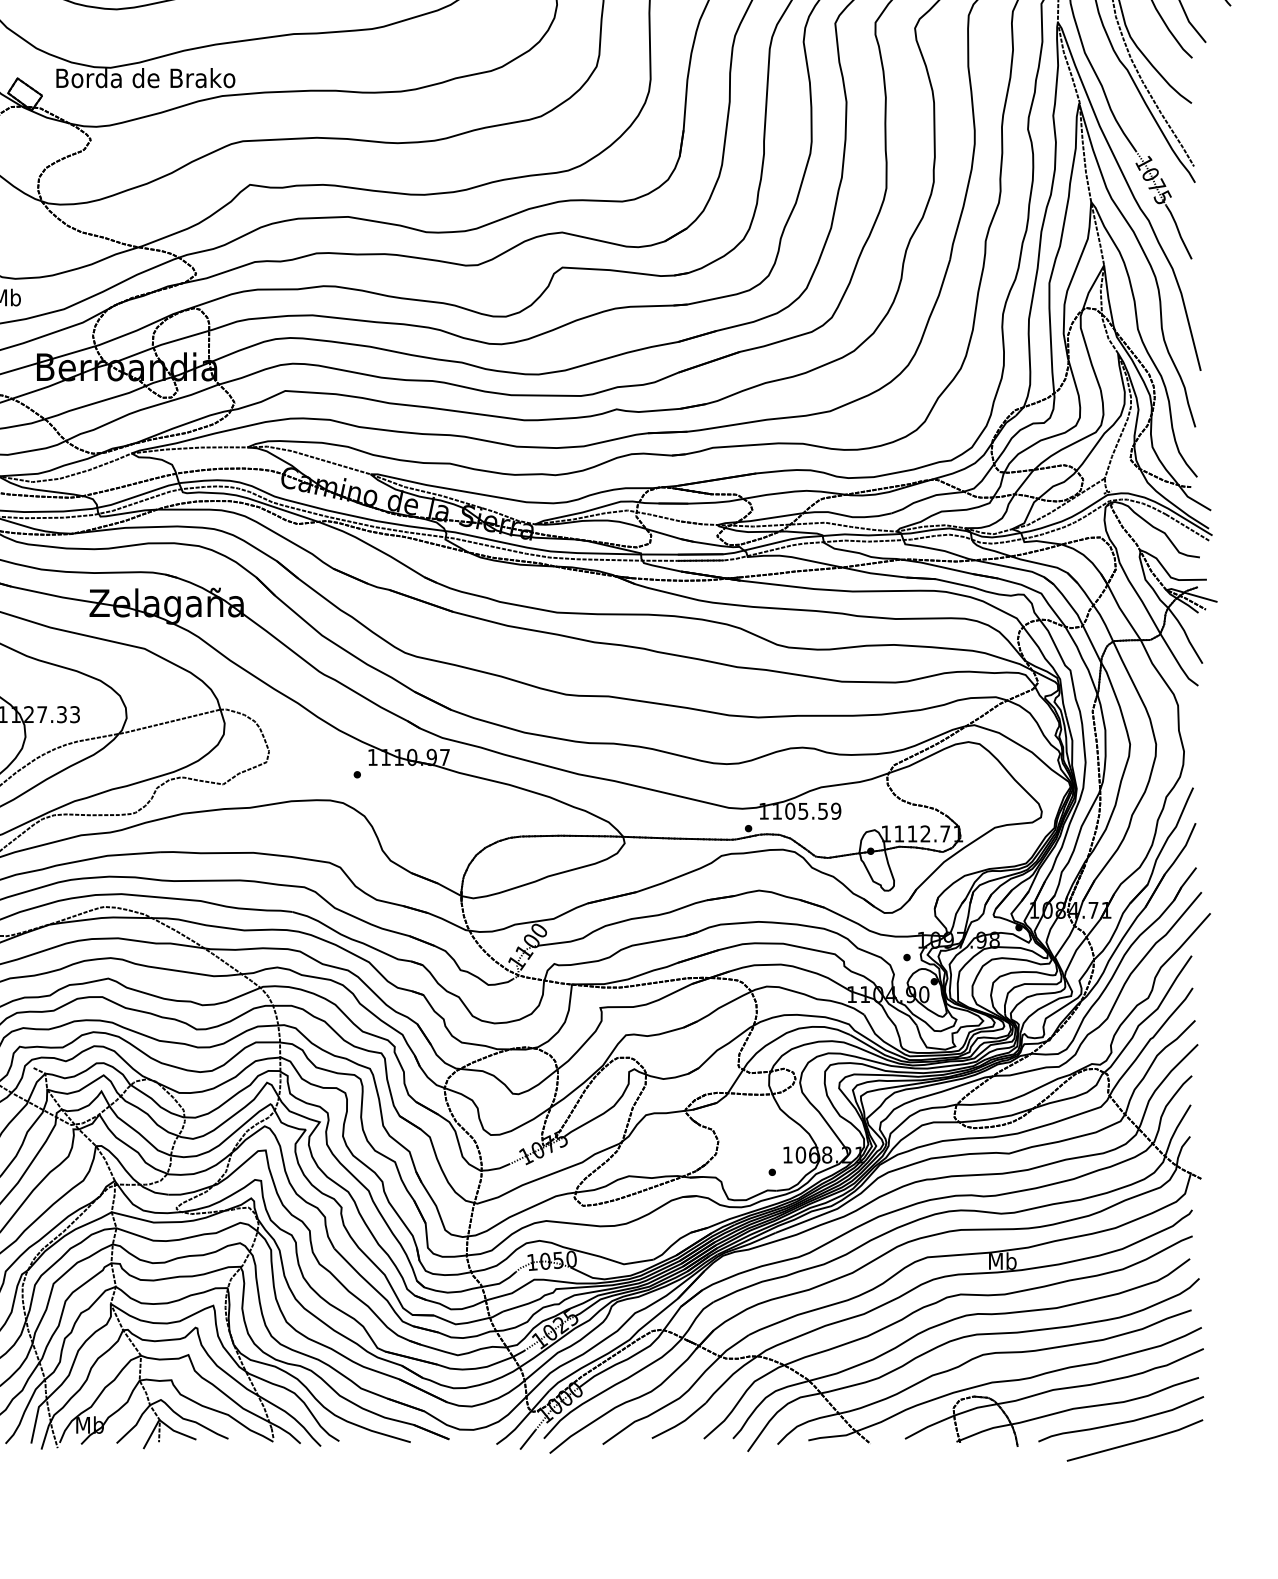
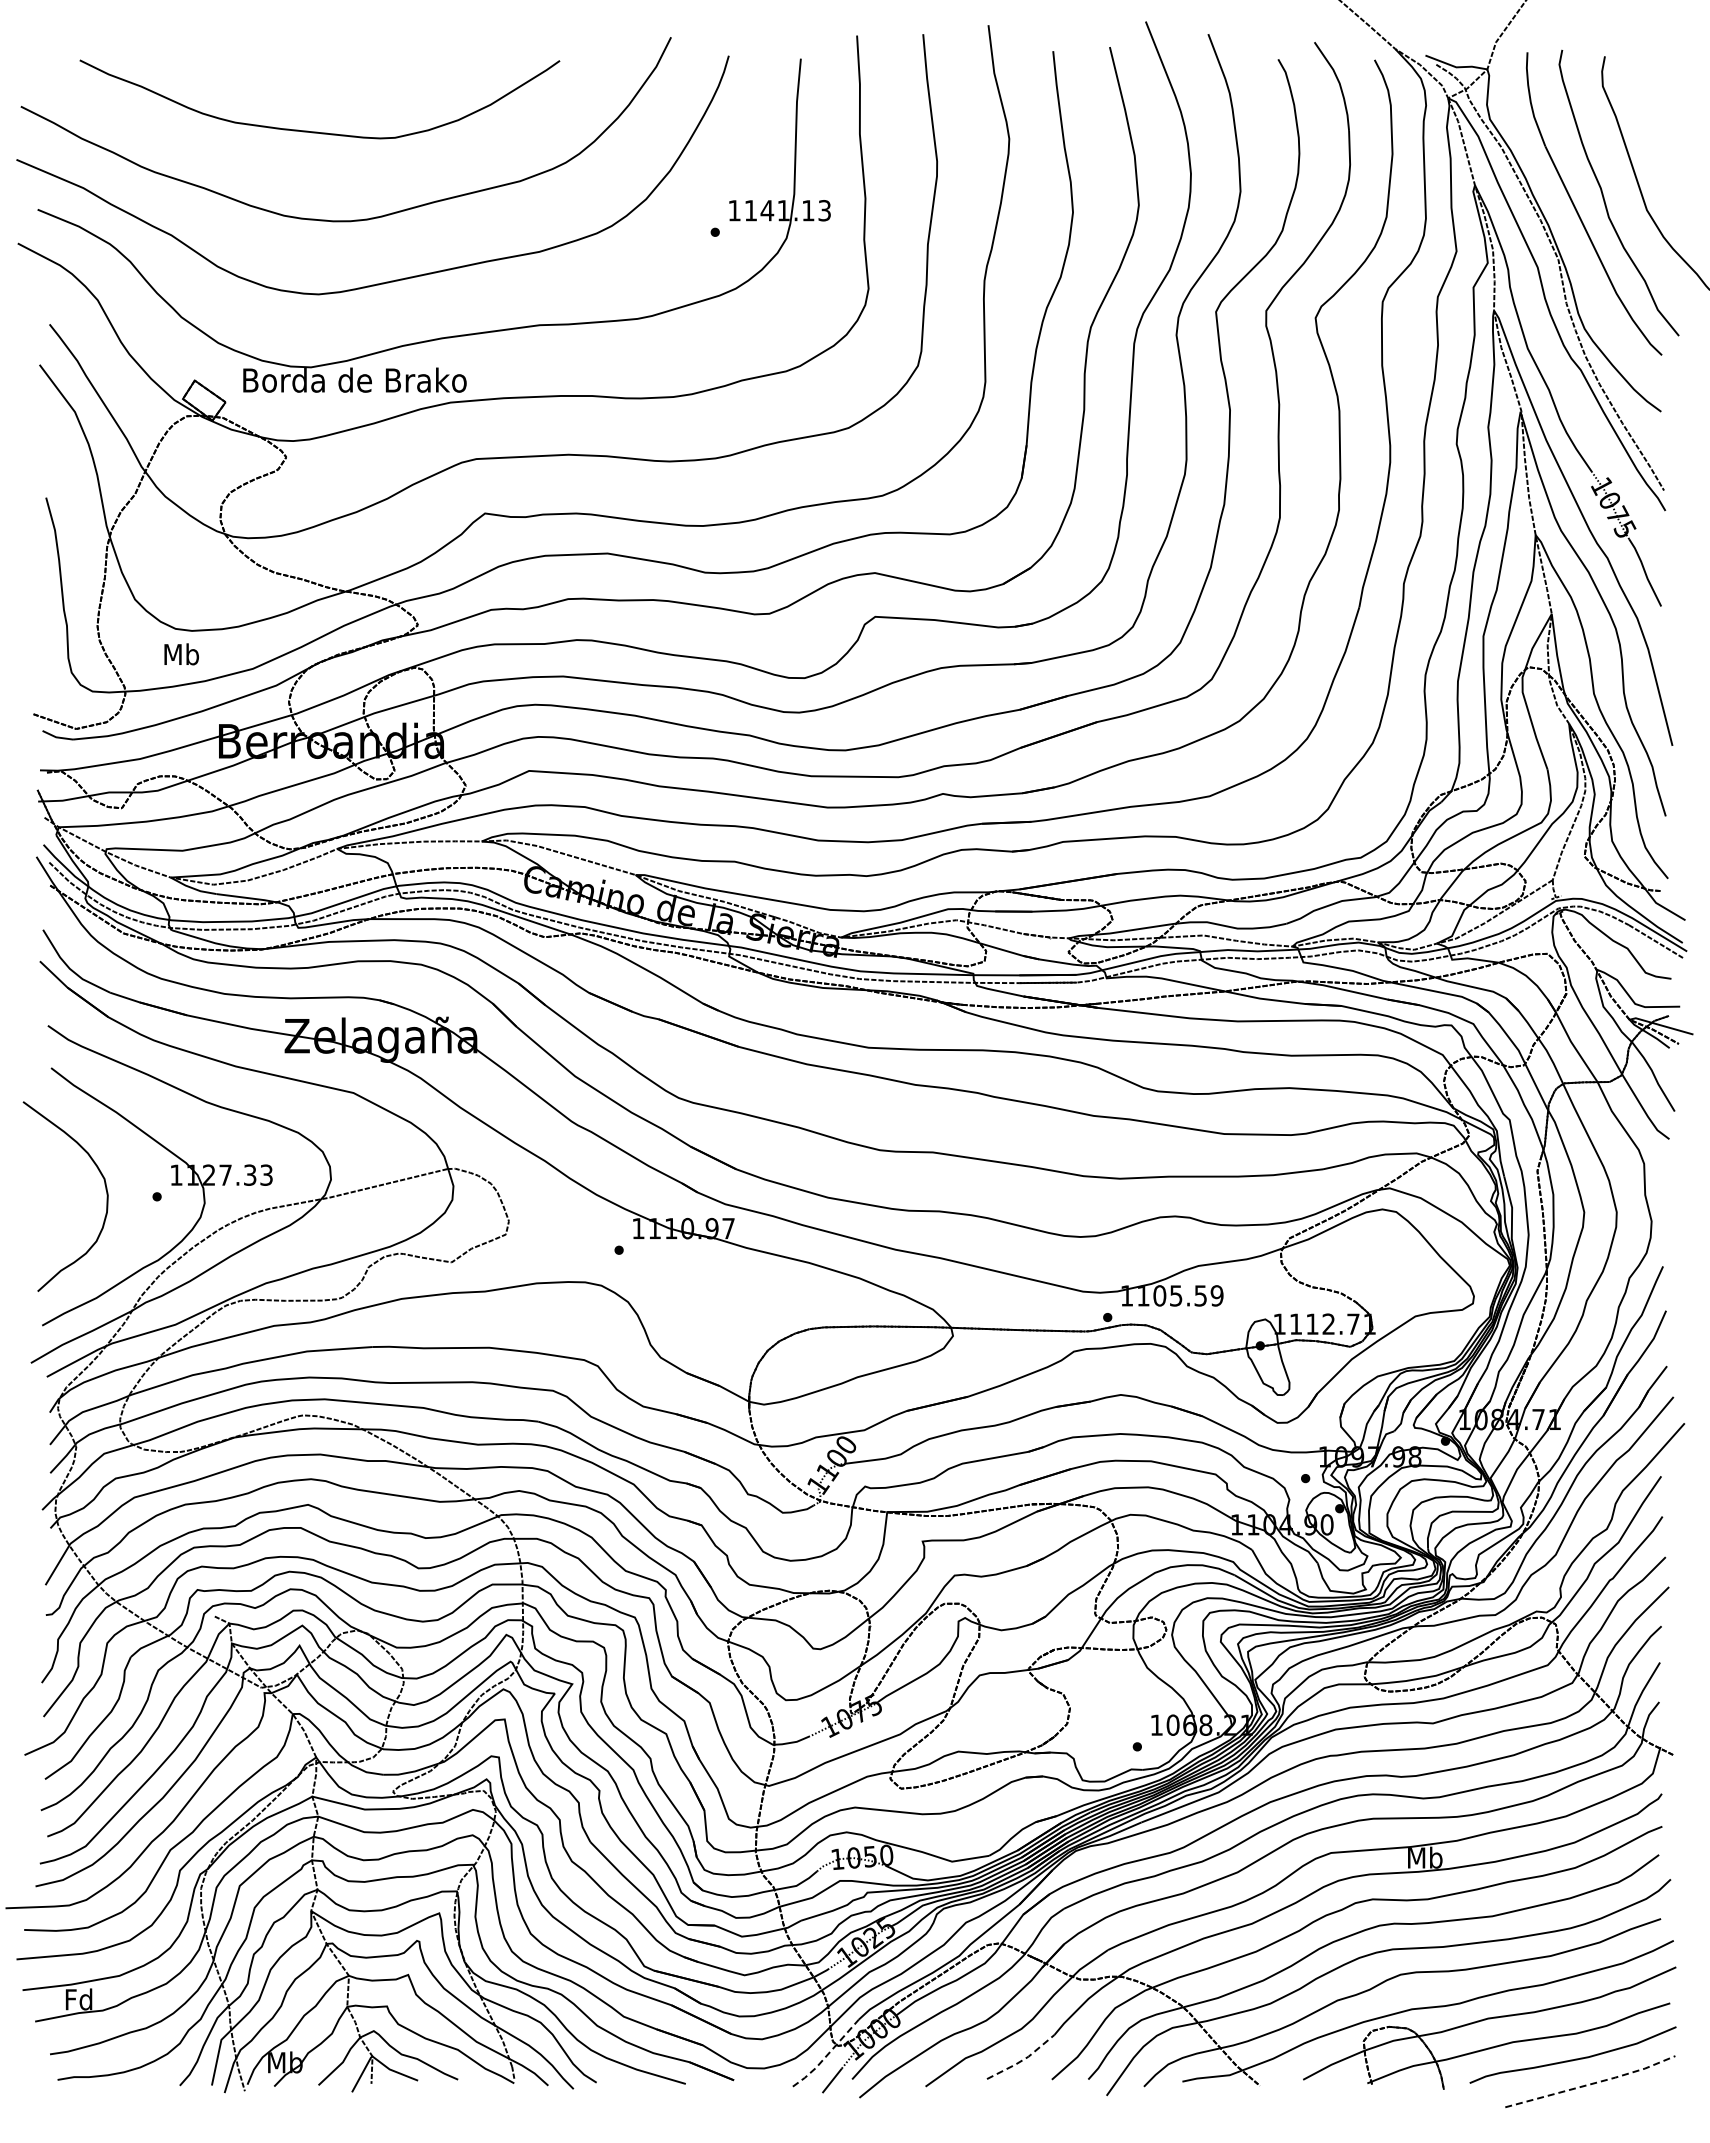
line: (524, 1419) -> (827, 2055), solid -> dashed
line: (680, 1423) -> (1022, 2060), solid -> dashed
line: (1137, 1441) -> (1593, 2083), solid -> dashed

